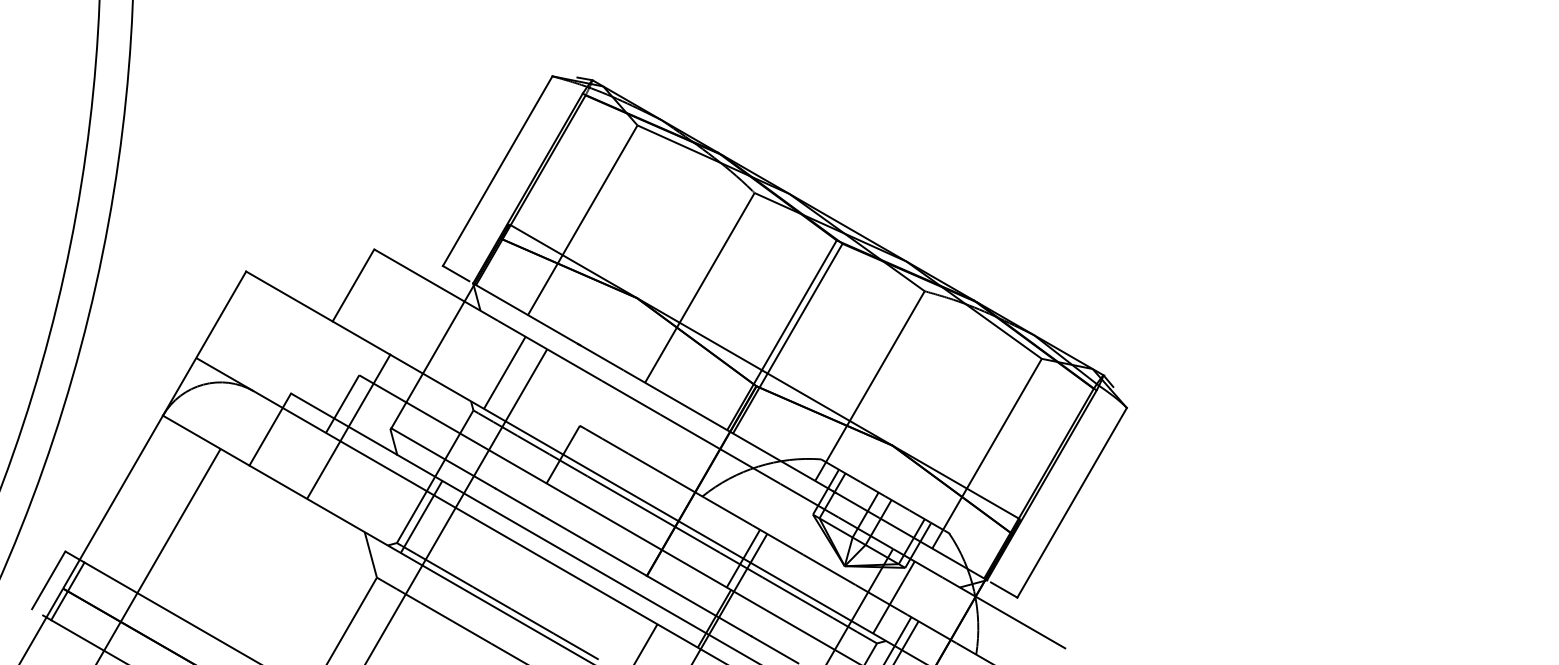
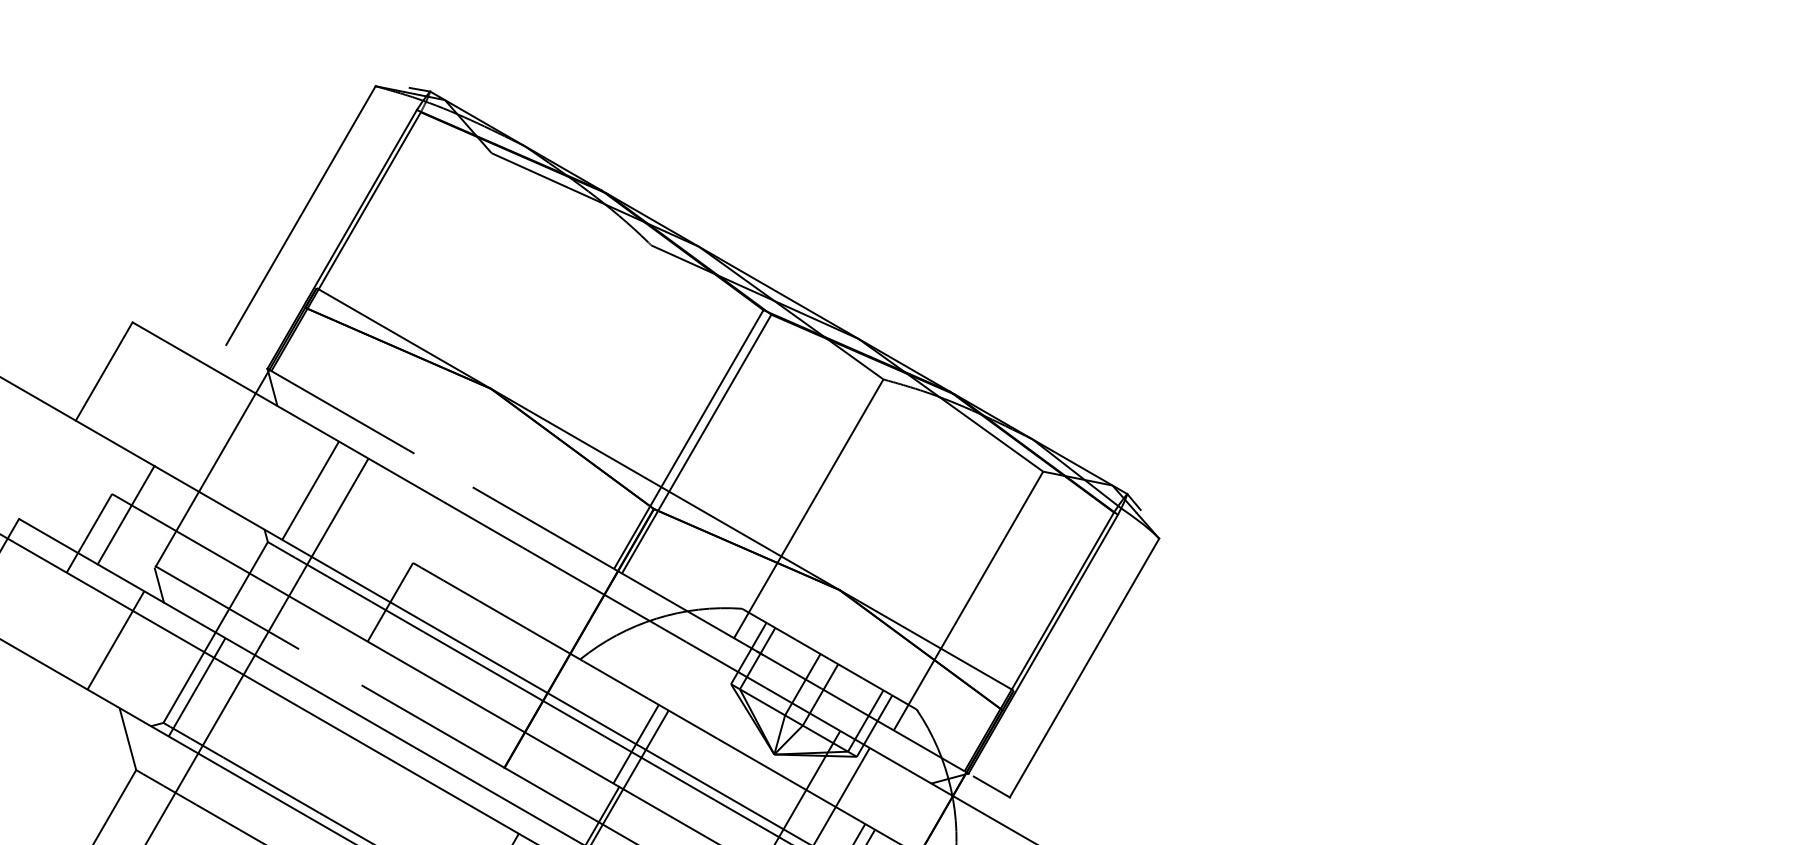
line: (582, 220) -> (416, 282), removed
line: (455, 273) -> (243, 355), removed
line: (699, 287) -> (576, 374), removed
line: (599, 356) -> (439, 468), removed
line: (327, 462) -> (115, 640), moved
line: (518, 501) -> (329, 666), removed

